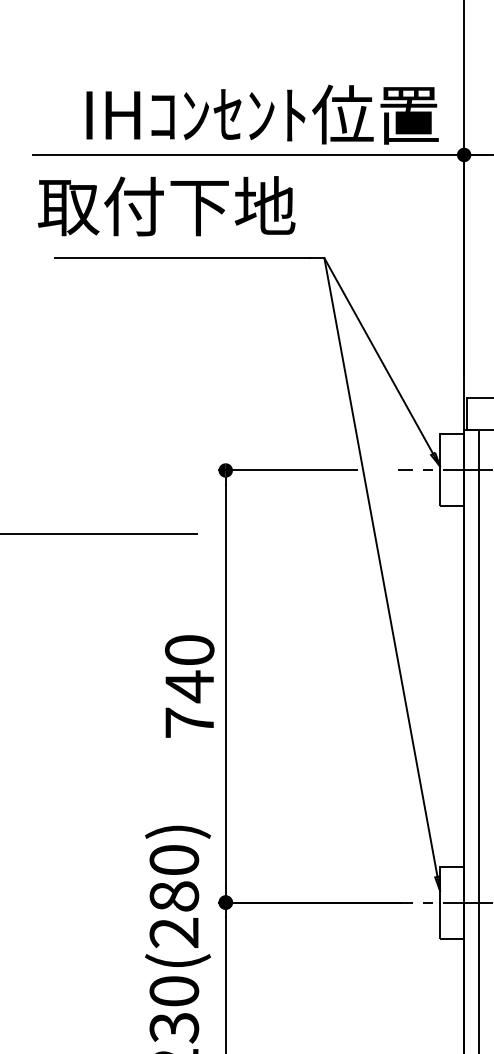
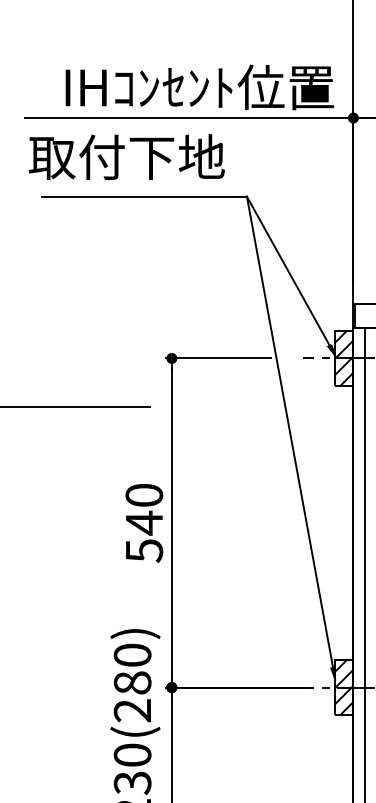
hatch: (452, 470) -> (344, 358), added
text: (189, 722) -> (144, 550), 740 -> 540
hatch: (452, 902) -> (344, 687), added

